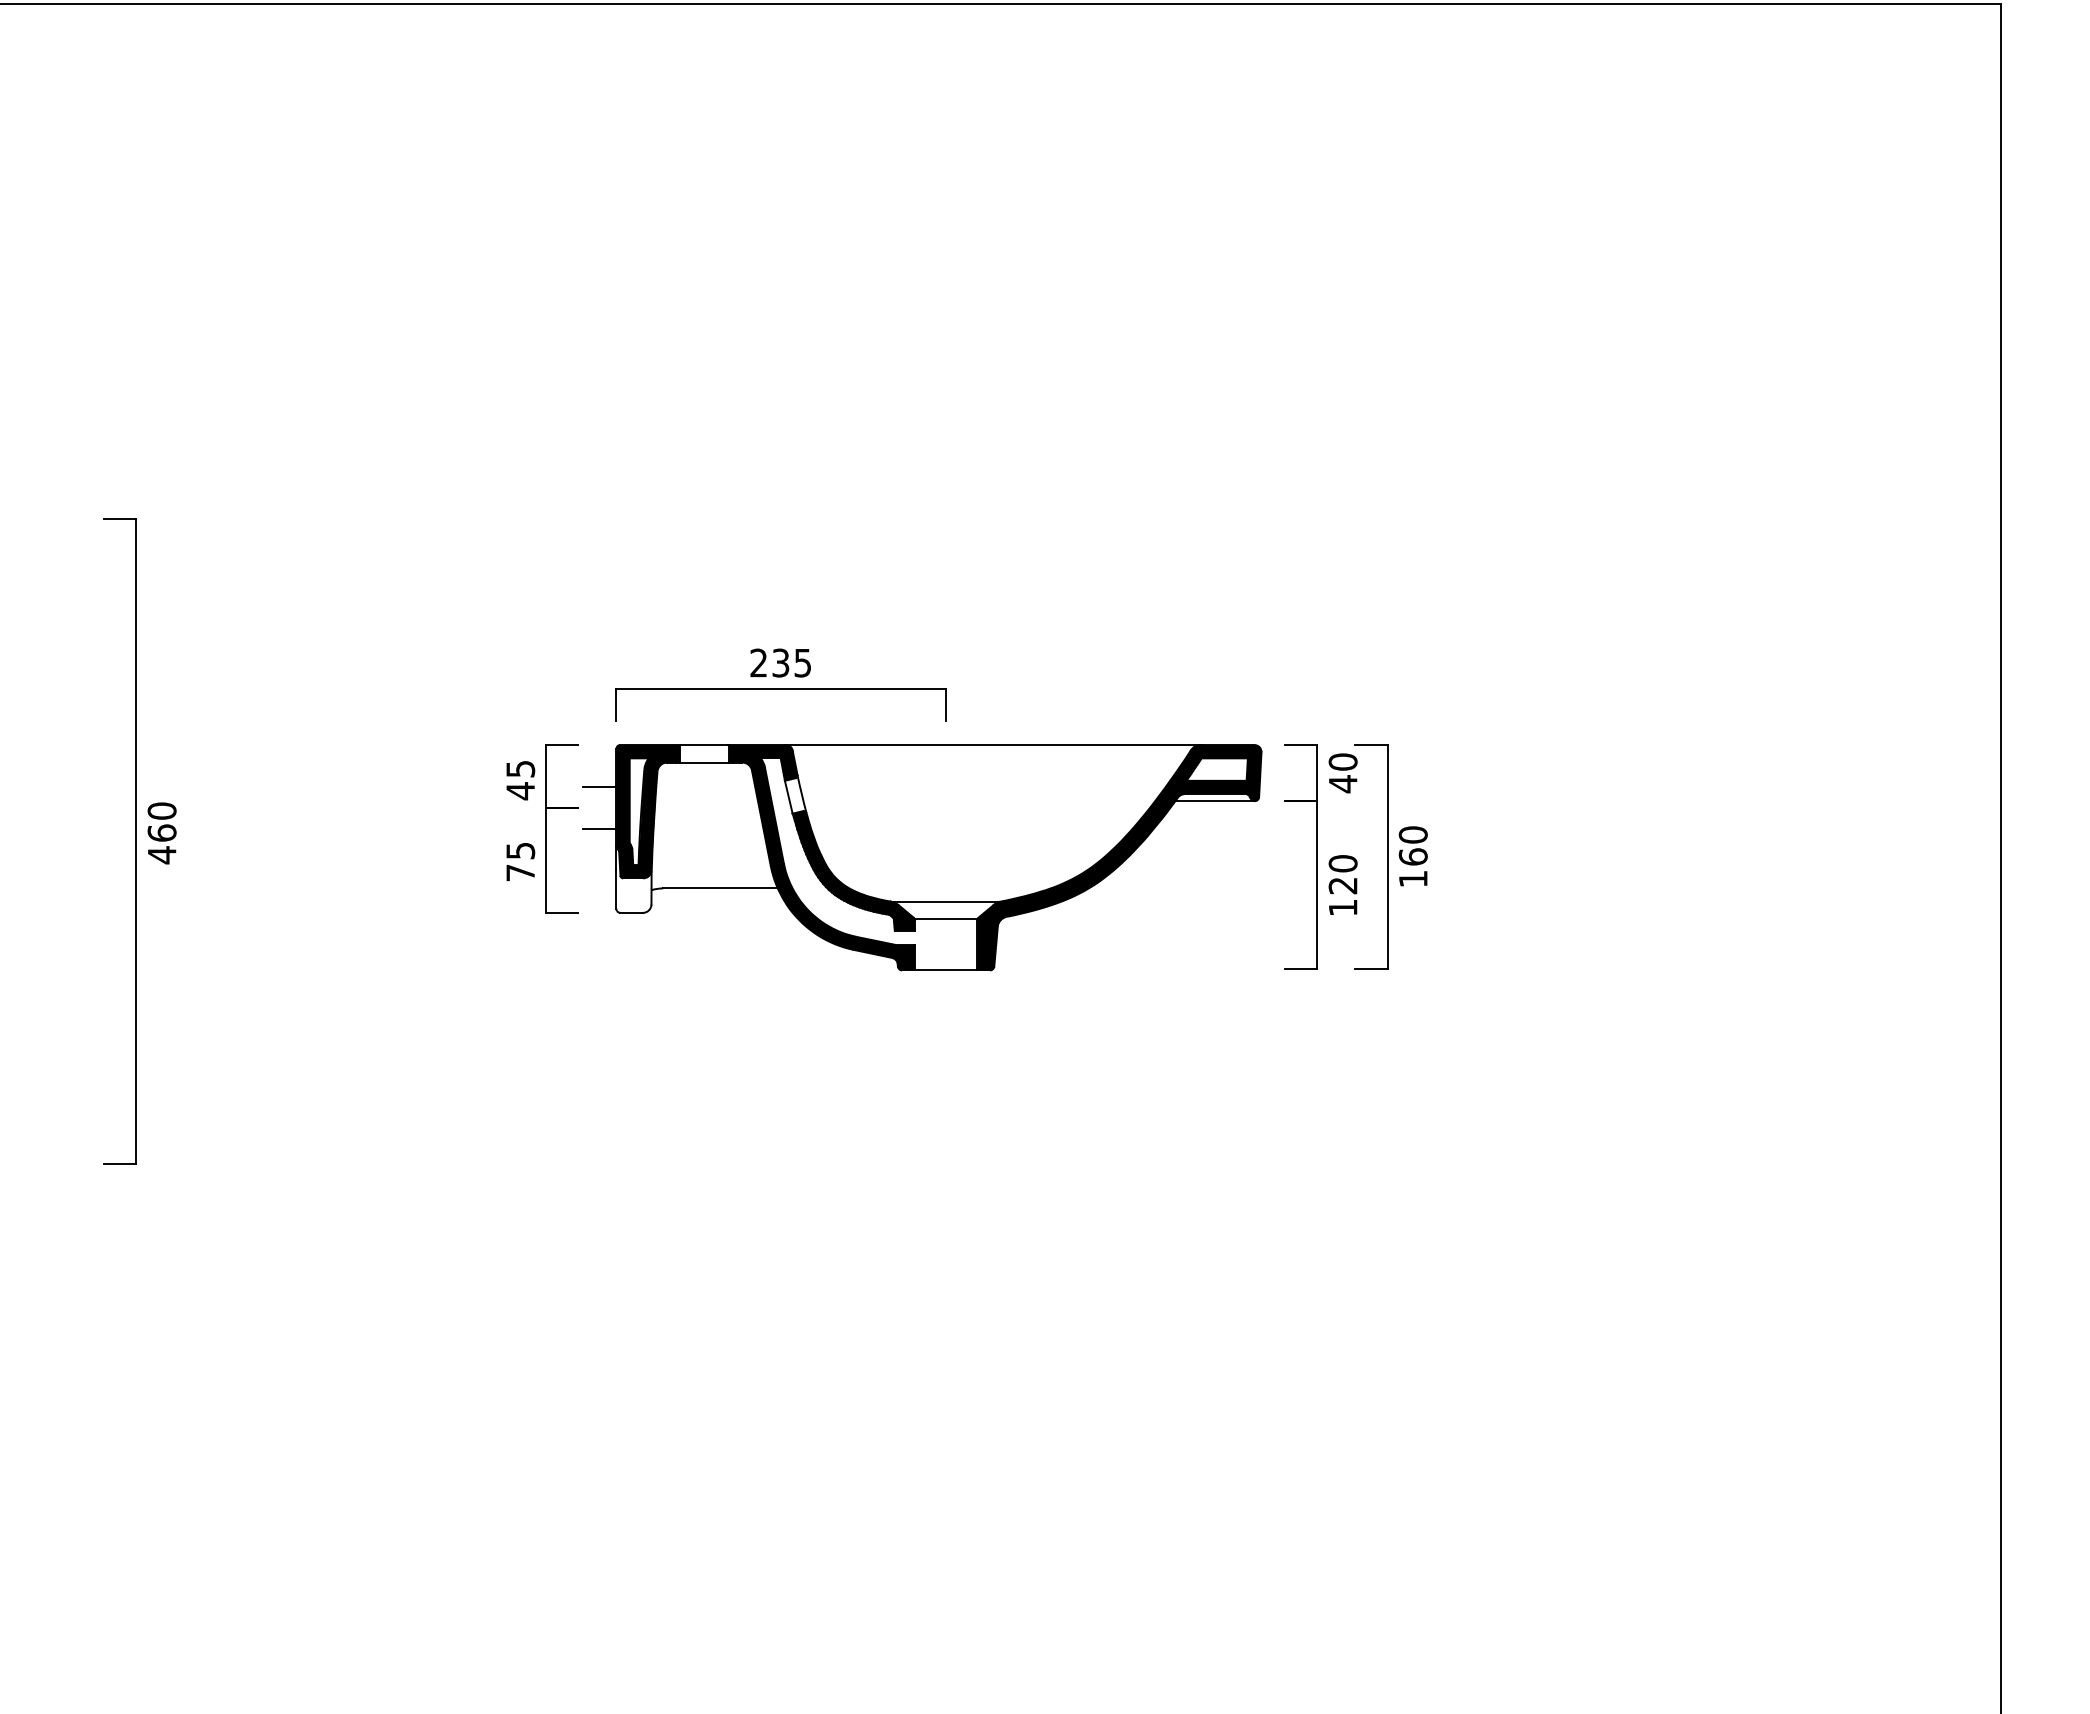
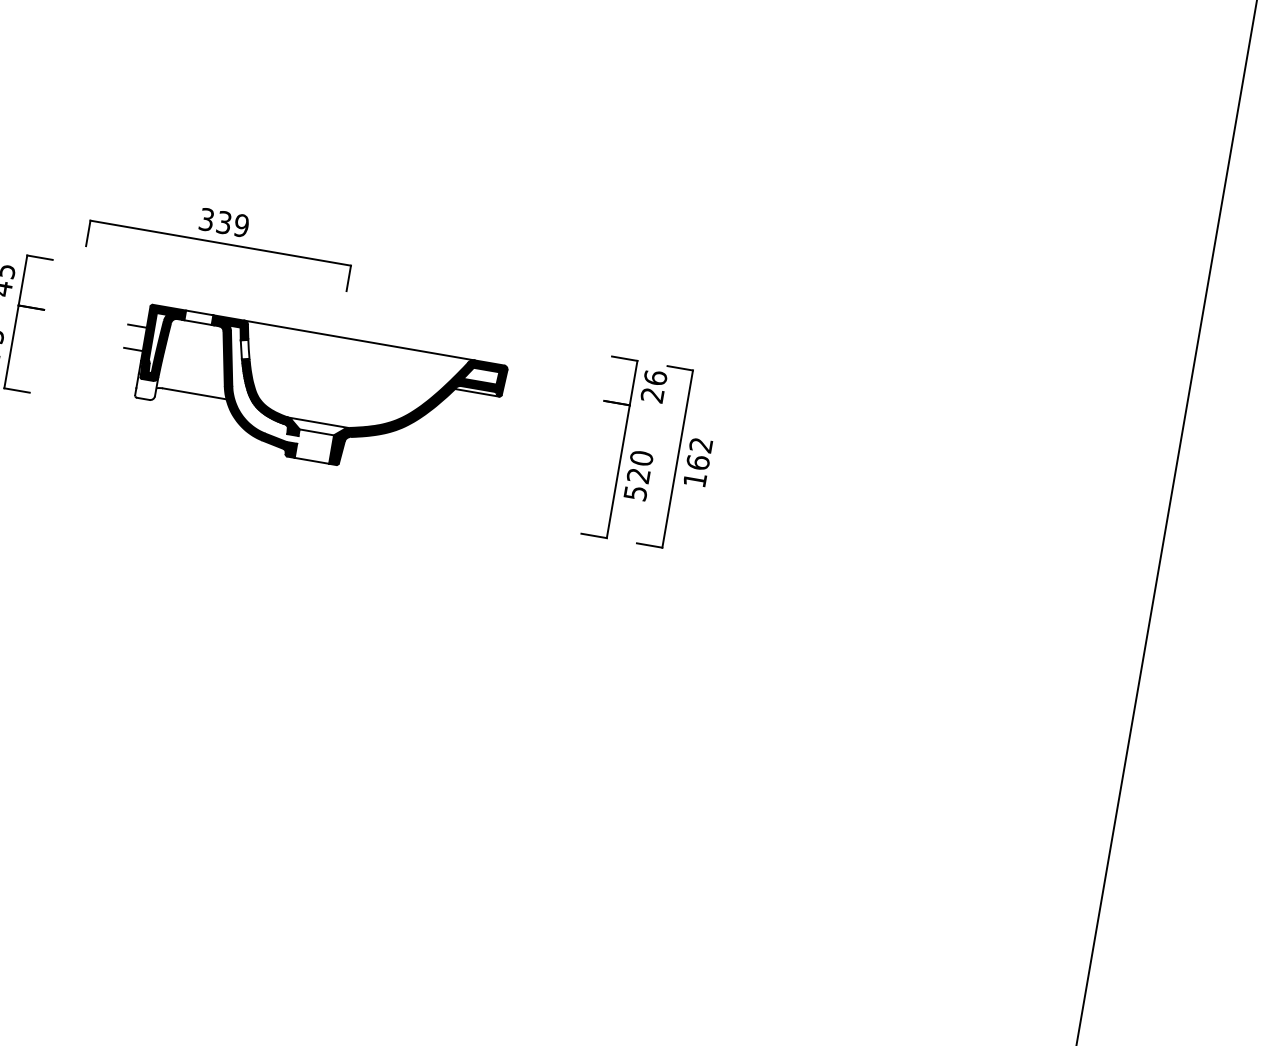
text: (780, 662) -> (223, 222), 235 -> 339
text: (1342, 773) -> (653, 386), 40 -> 26
text: (1412, 834) -> (700, 444), 160 -> 162
part: (922, 857) -> (309, 395), size x0.7
text: (1343, 907) -> (635, 493), 120 -> 520

